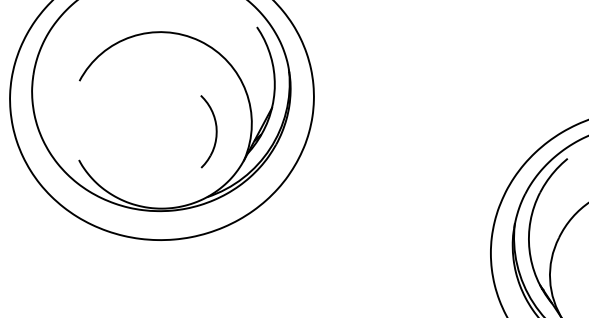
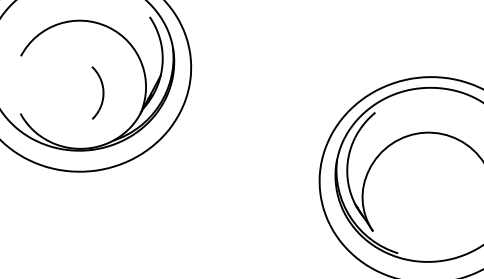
part: (208, 131) -> (97, 92), moved

